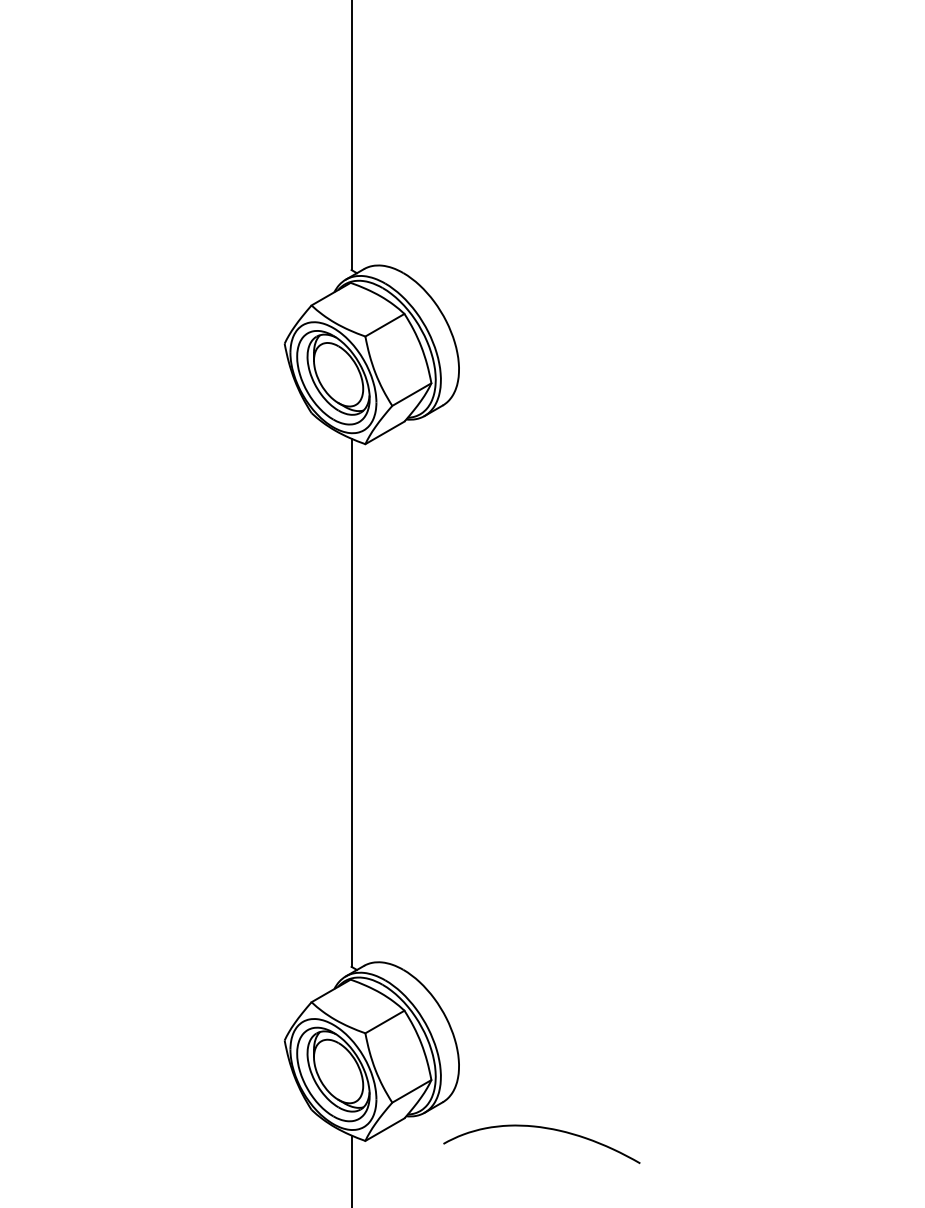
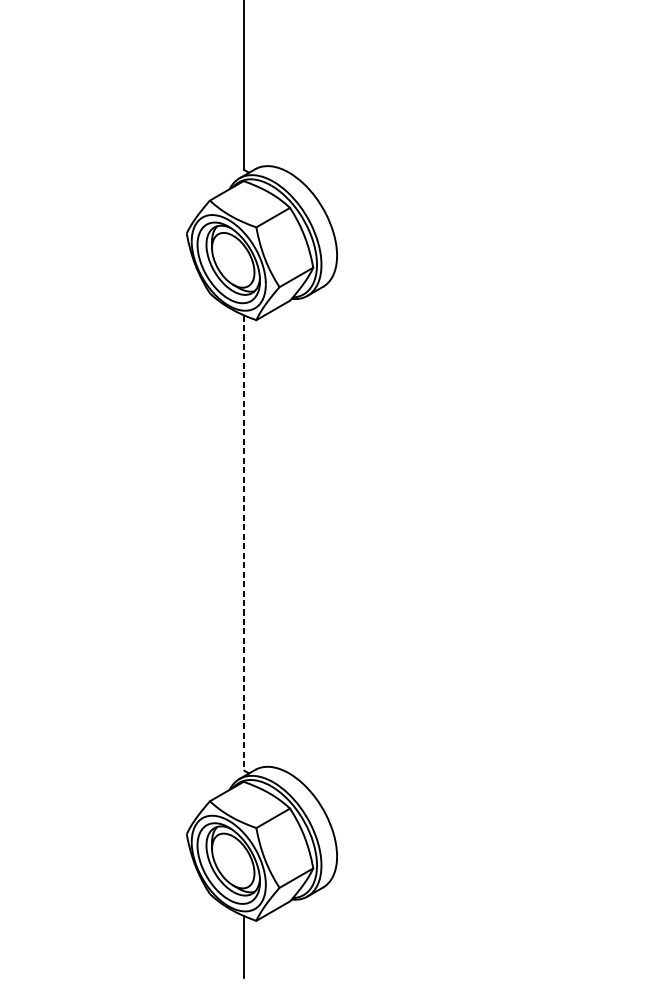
line: (351, 703) -> (244, 543), solid -> dashed
curve: (546, 1129) -> (412, 910), removed

